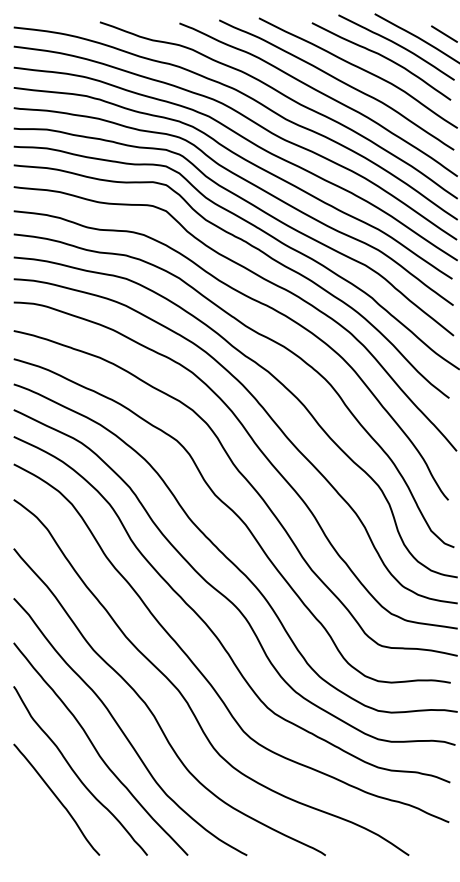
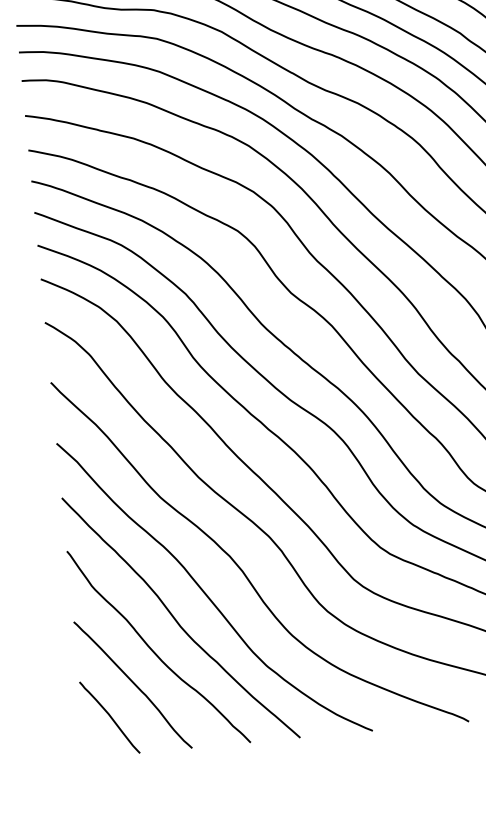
curve: (35, 823) -> (109, 716), added

